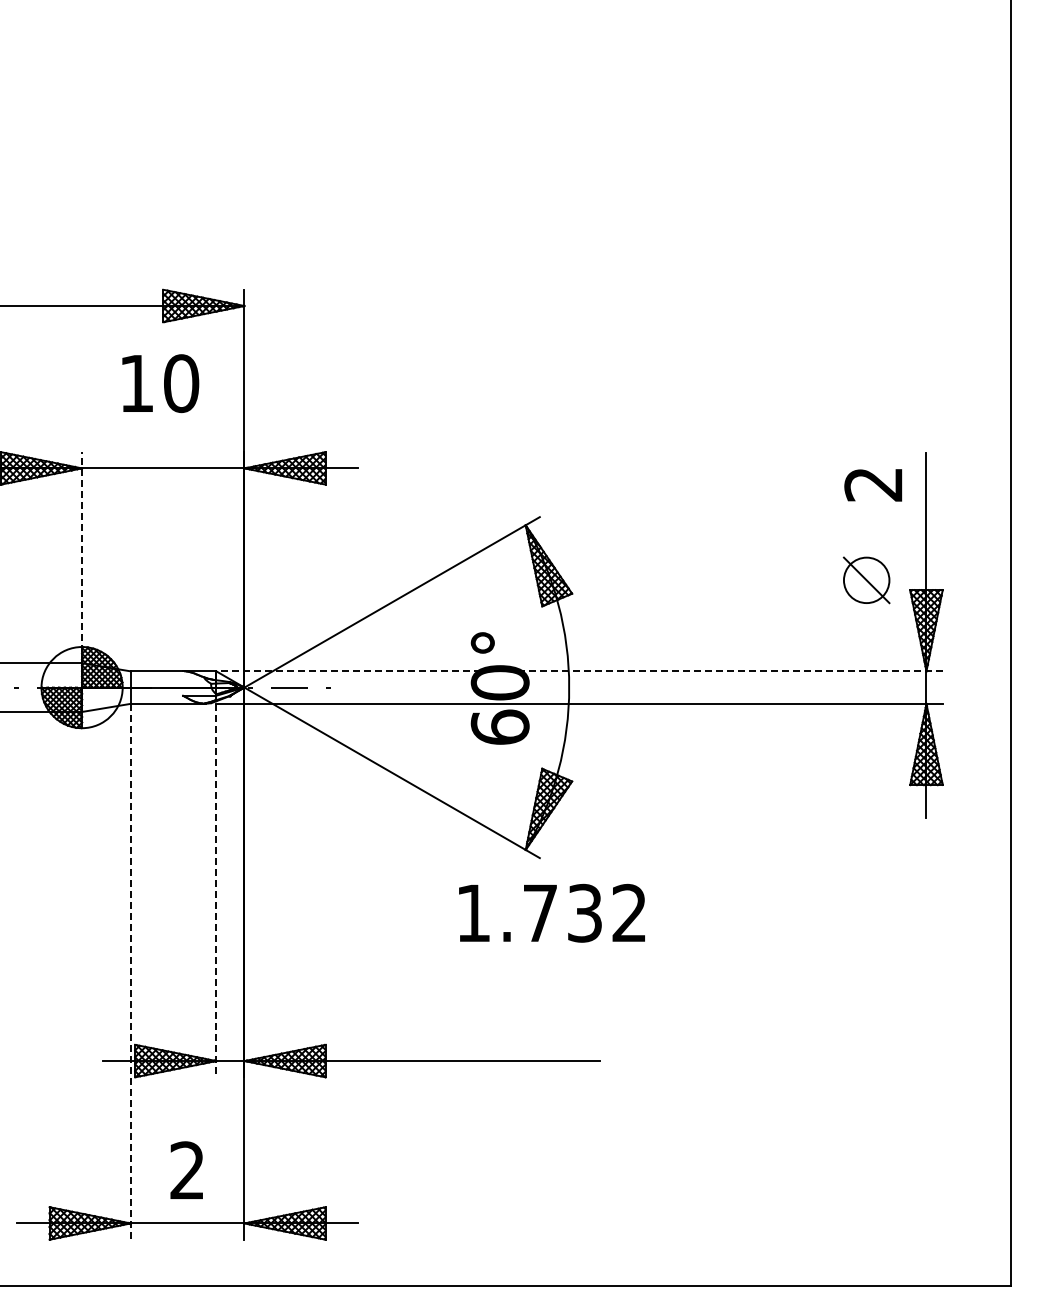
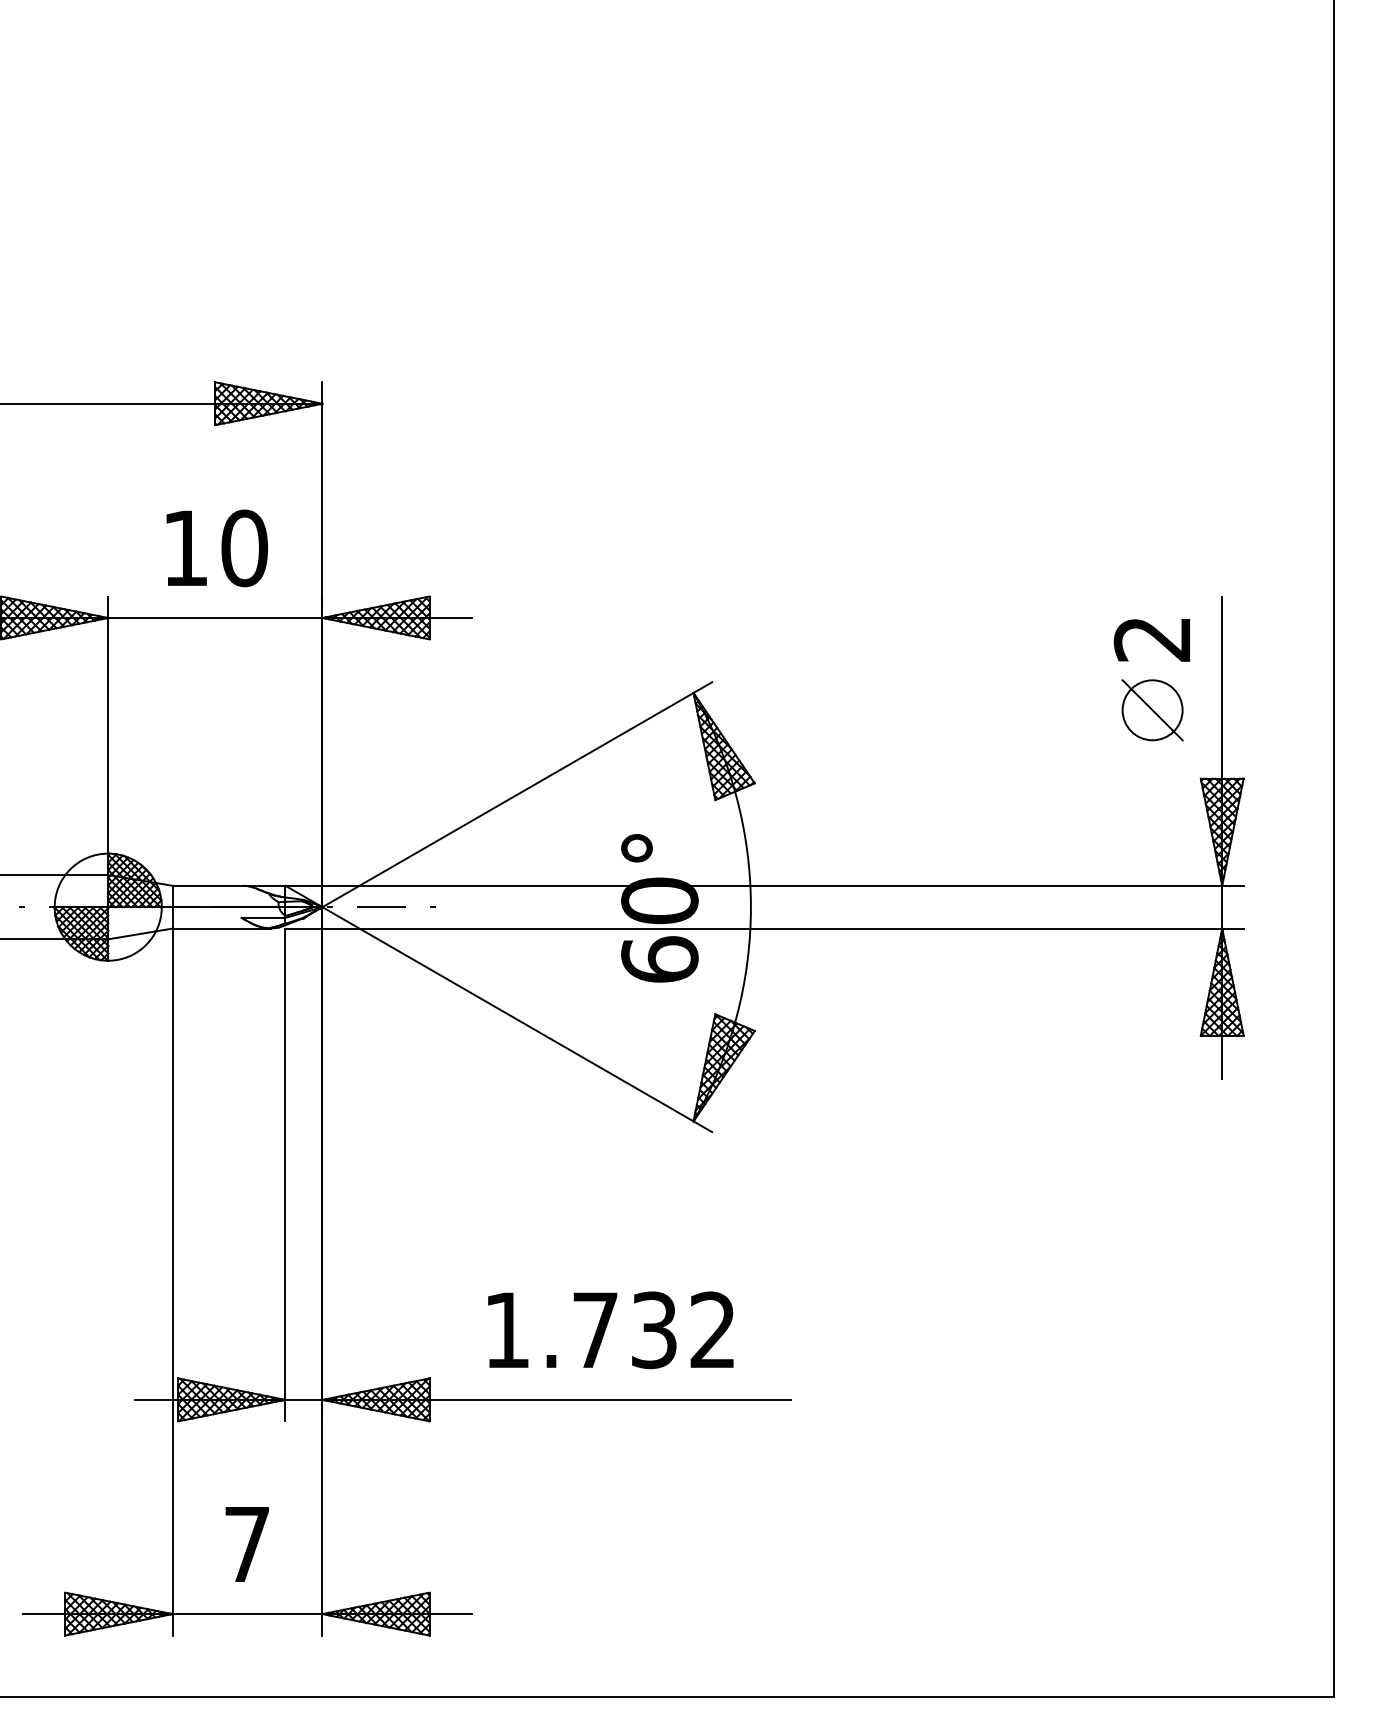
text: (160, 383) -> (216, 548), moved
line: (82, 557) -> (108, 735), dashed -> solid
part: (866, 580) -> (1152, 710), moved
line: (579, 671) -> (764, 885), dashed -> solid
line: (216, 890) -> (285, 1174), dashed -> solid
text: (551, 912) -> (610, 1329), moved
line: (130, 971) -> (172, 1281), dashed -> solid
text: (186, 1170) -> (245, 1544), 2 -> 7

